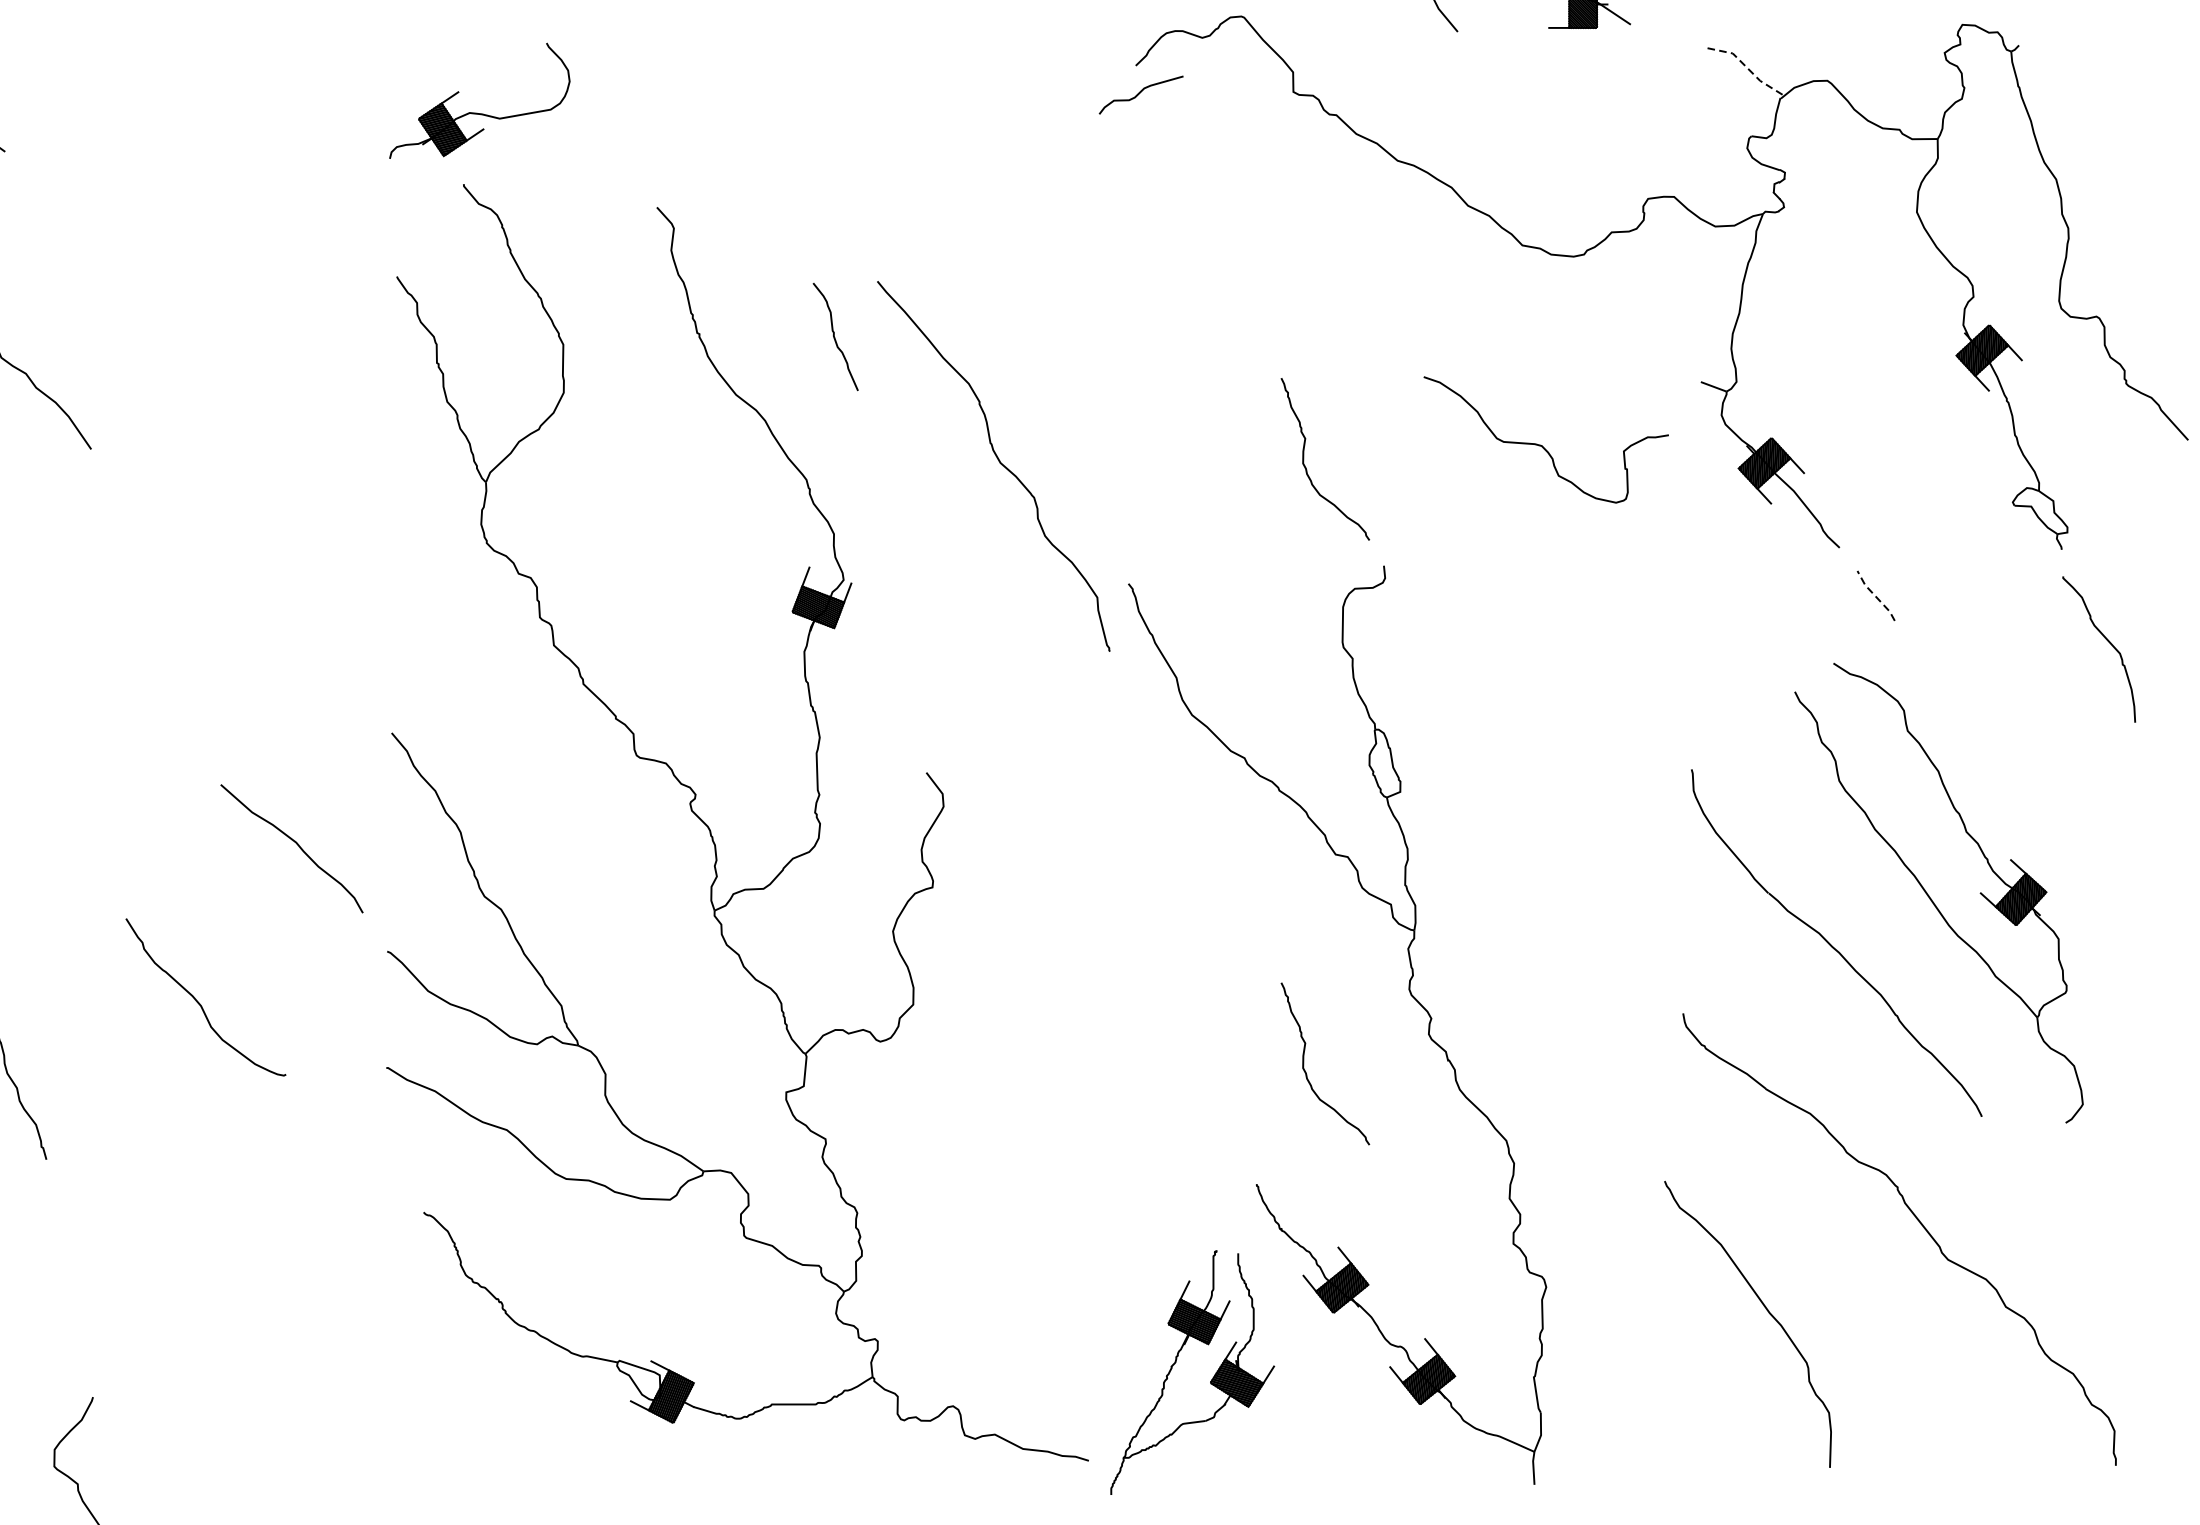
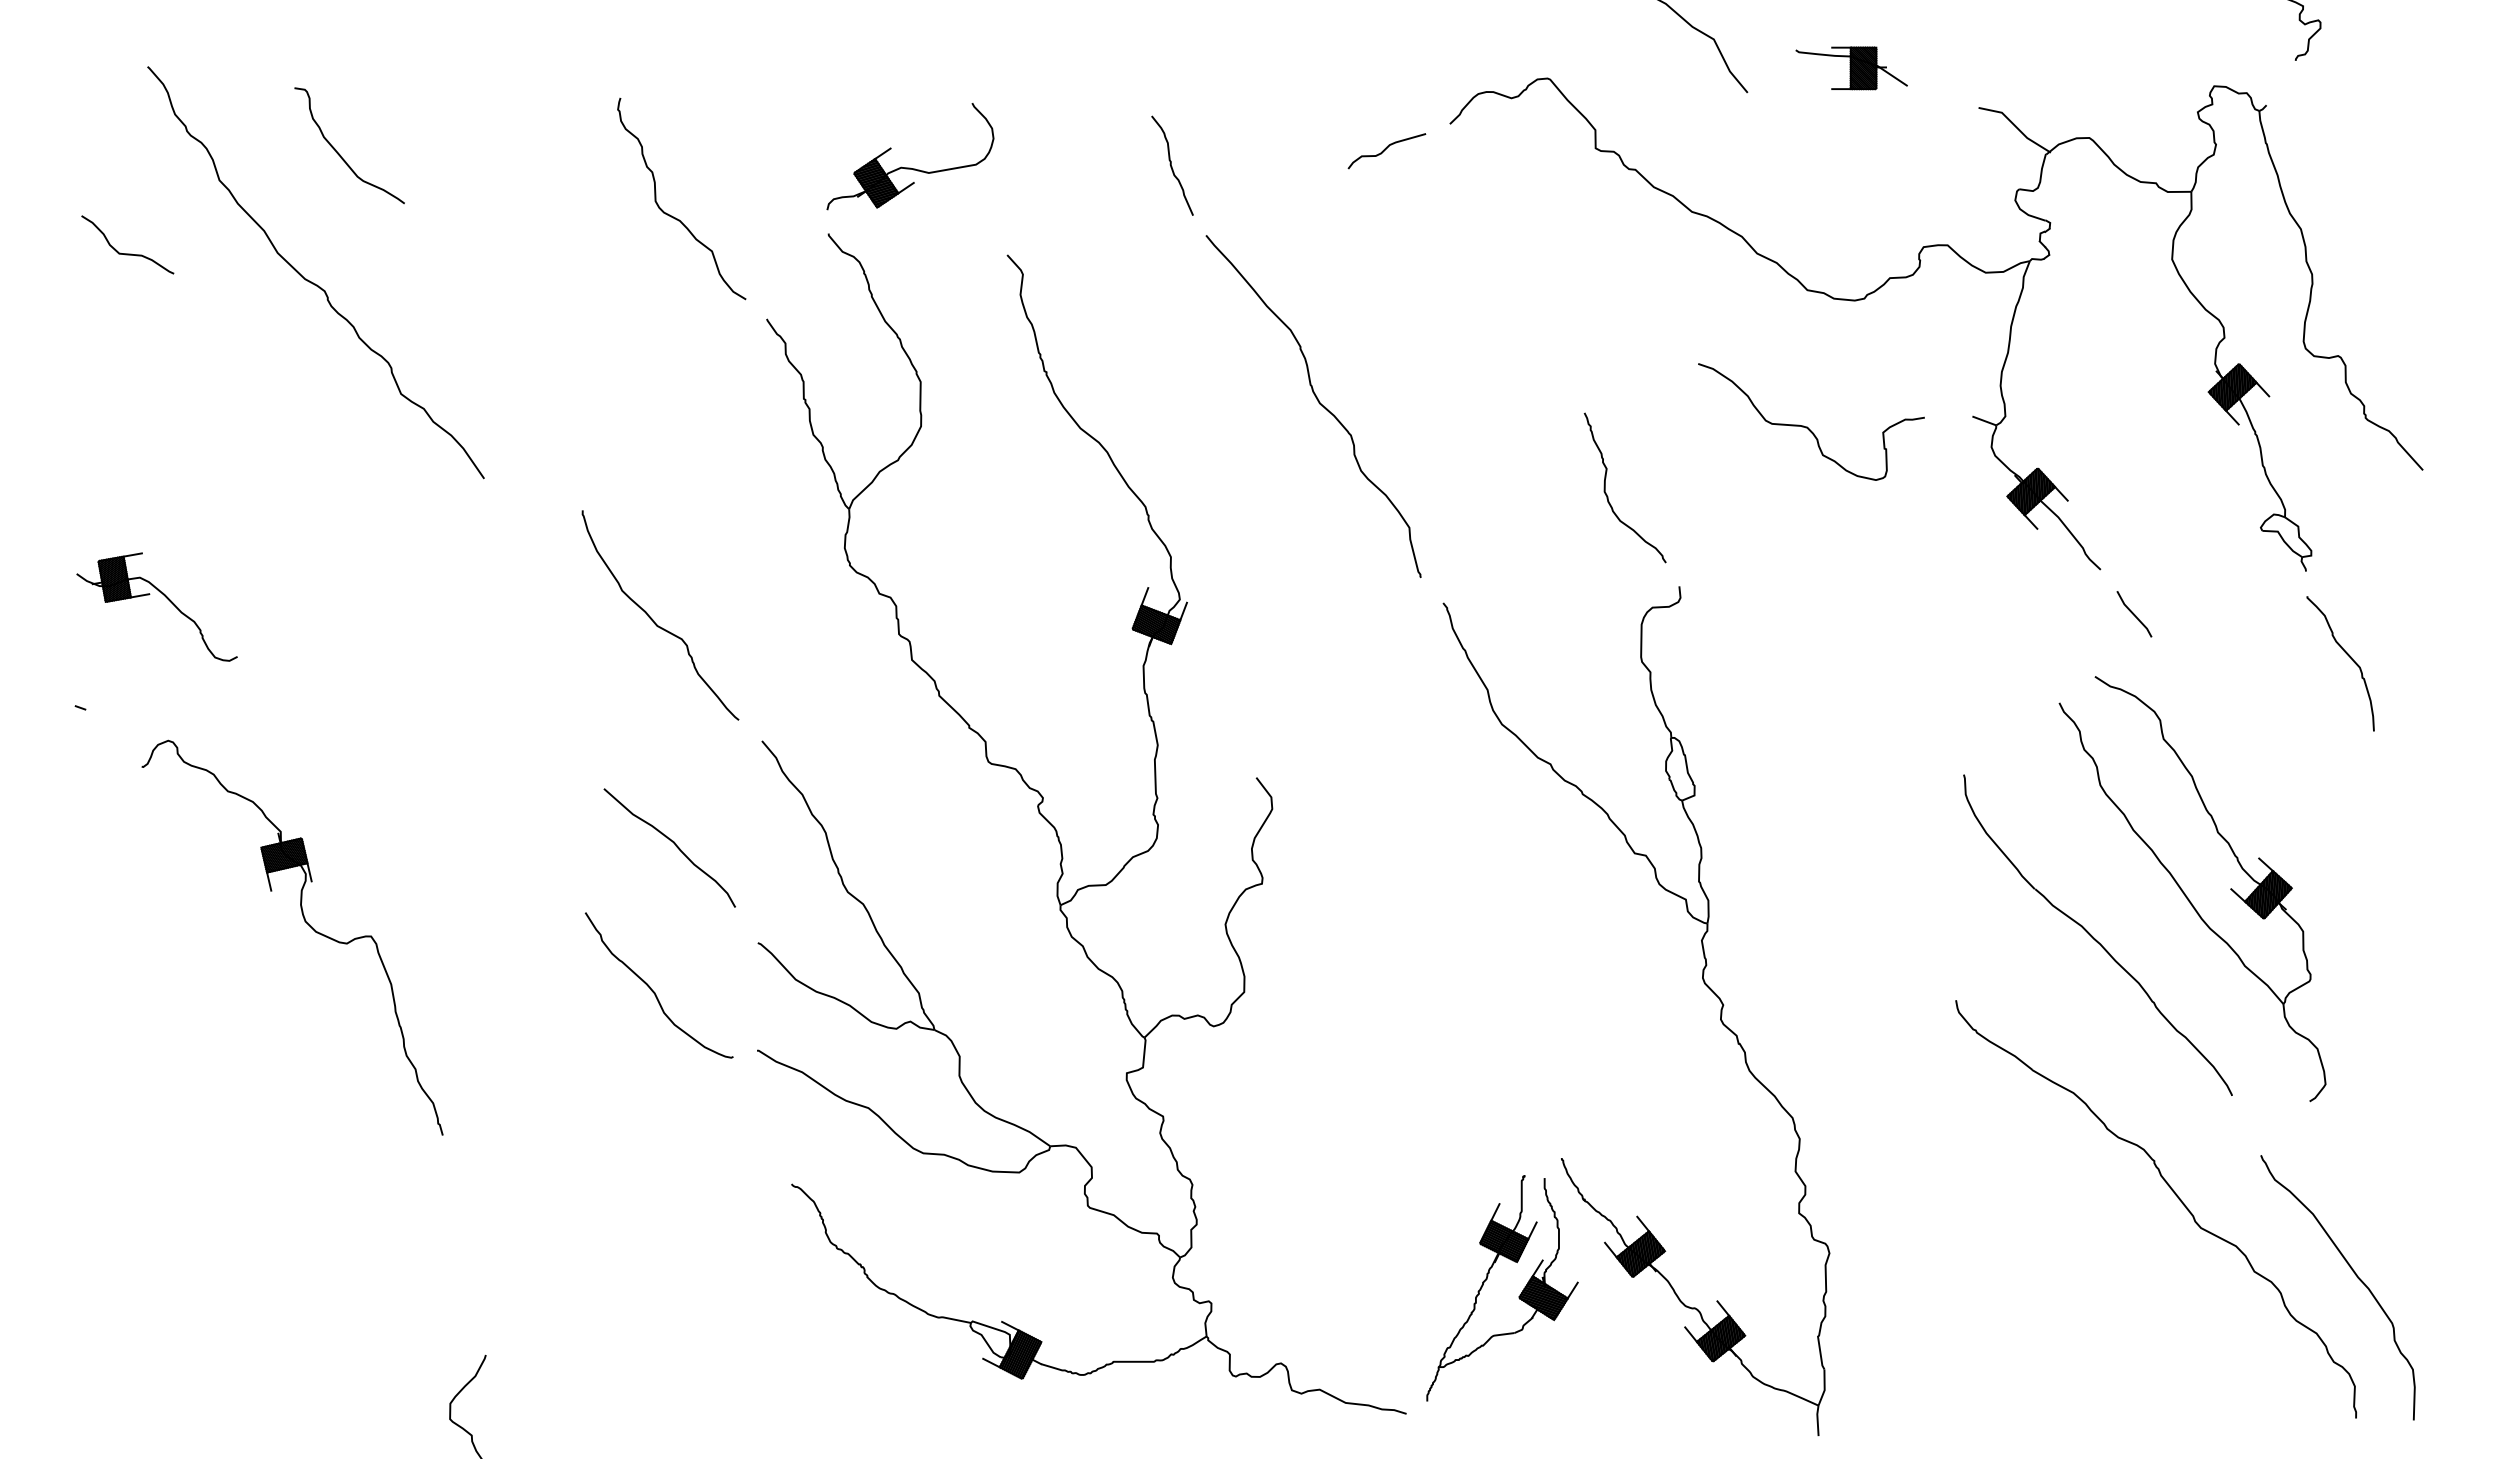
line: (1748, 68) -> (2016, 126), dashed -> solid
curve: (1139, 94) -> (1385, 150), moved
part: (479, 112) -> (910, 167), moved
curve: (292, 163) -> (670, 214), added
curve: (834, 336) -> (1171, 165), moved
curve: (1541, 444) -> (1807, 426), moved
curve: (999, 463) -> (1318, 403), moved
line: (1875, 596) -> (2133, 614), dashed -> solid
curve: (274, 601) -> (653, 619), added
curve: (199, 1002) -> (653, 990), moved
curve: (1307, 1073) -> (1608, 1055), removed
curve: (1765, 1310) -> (2354, 1274), moved
part: (1176, 1363) -> (1487, 1279), moved

